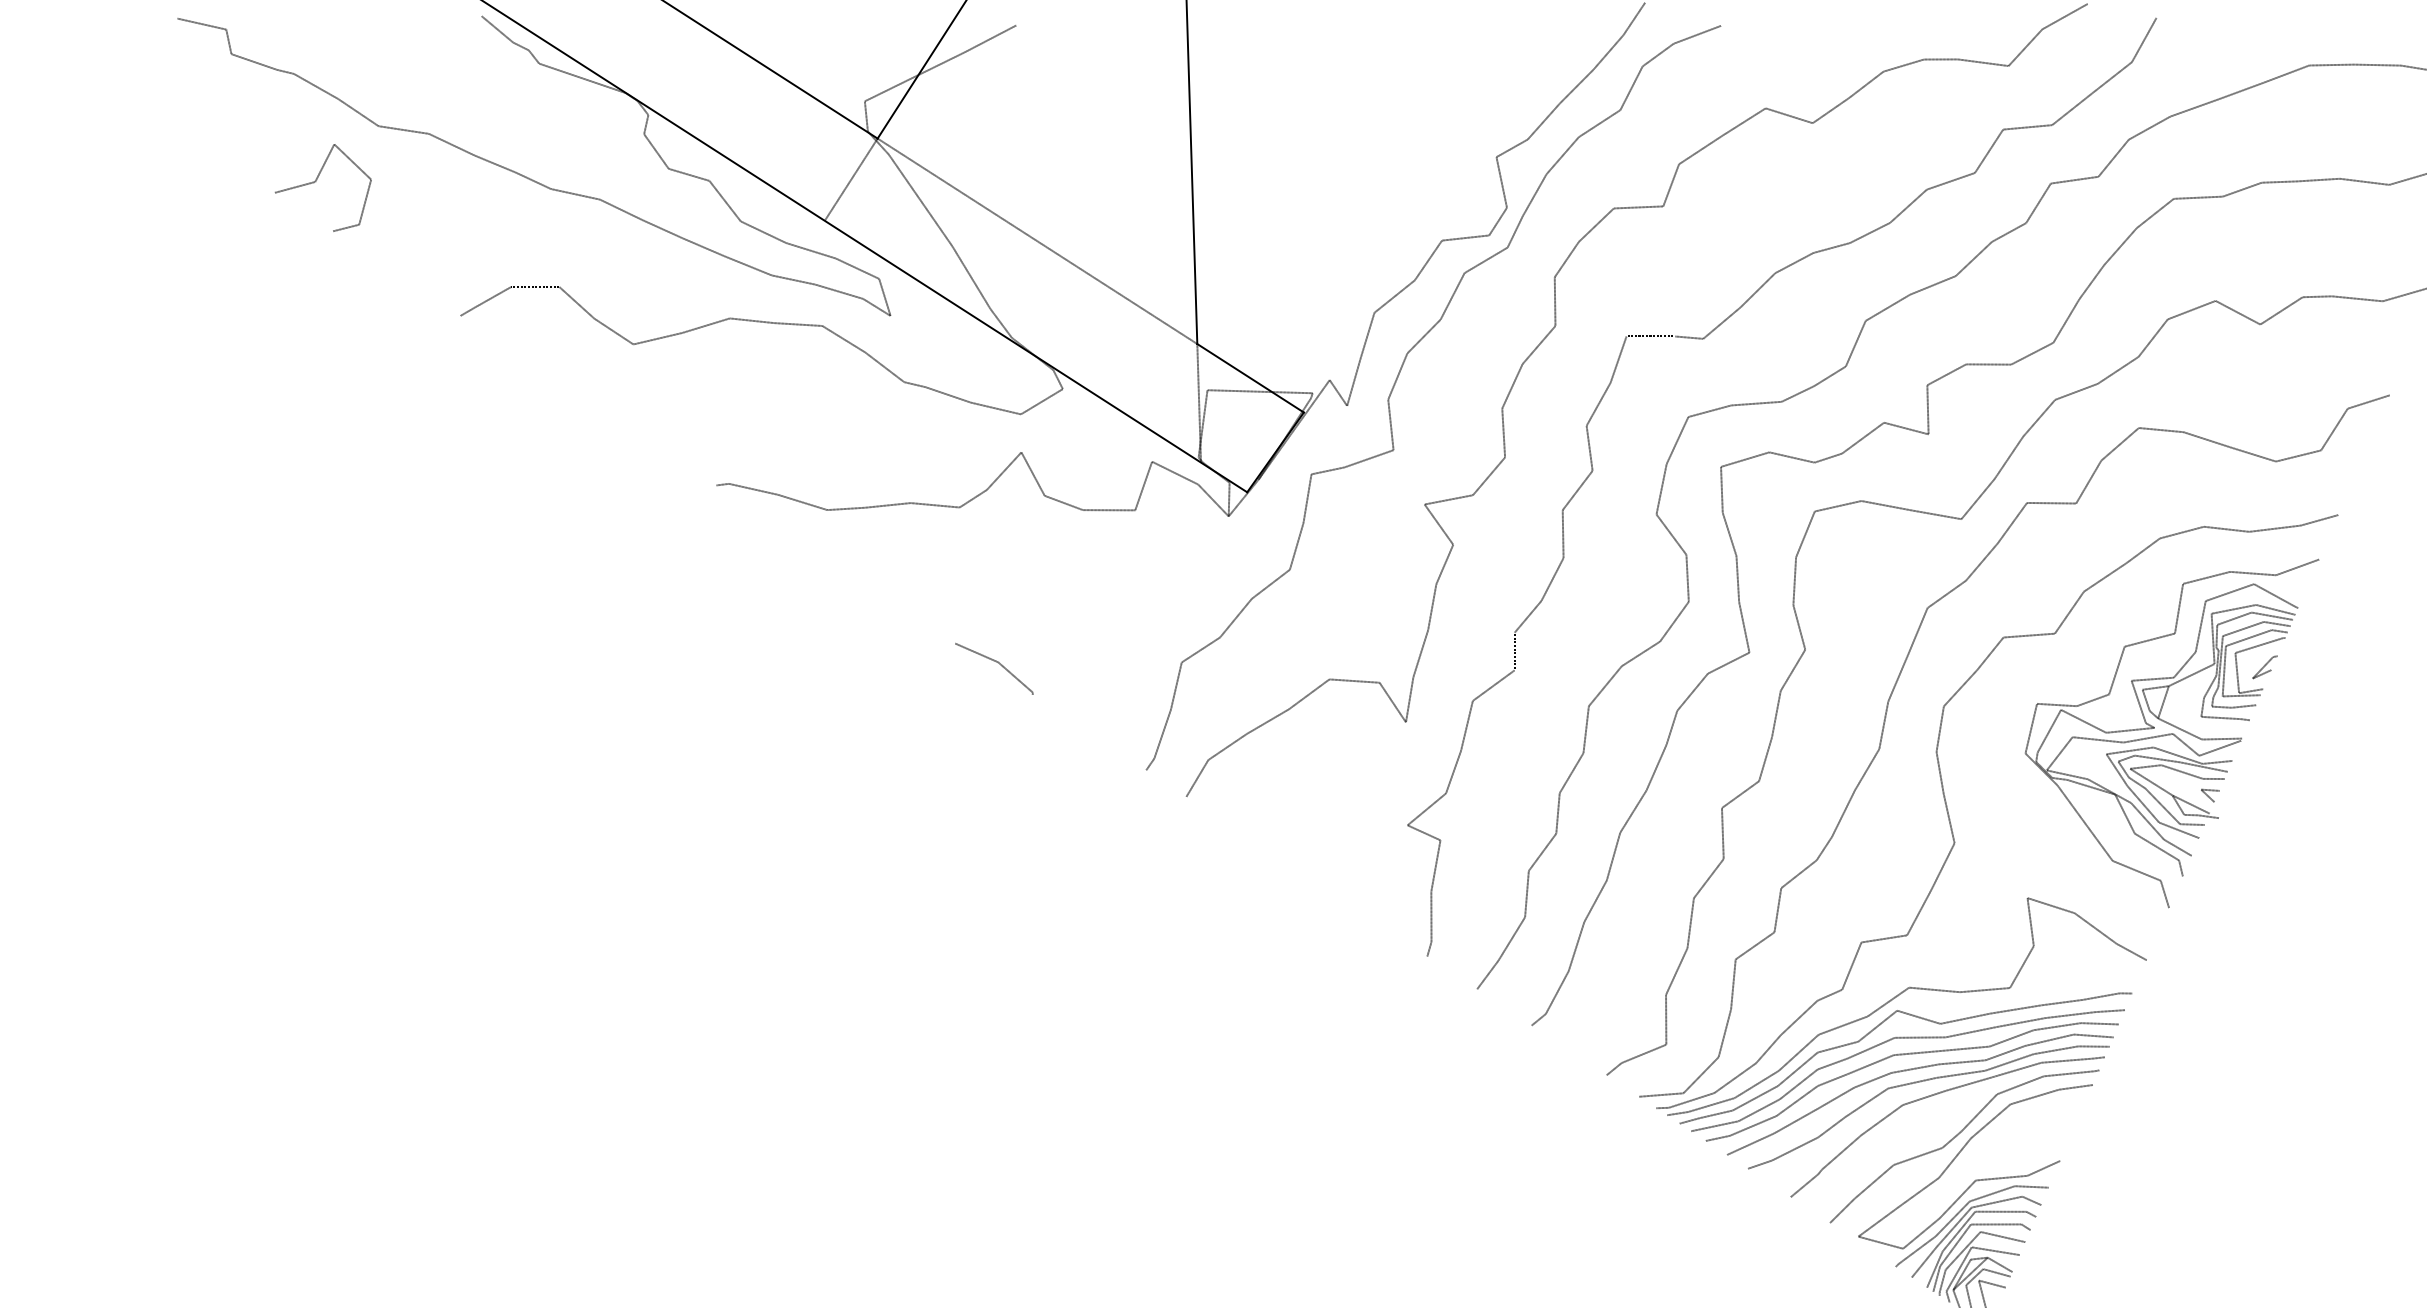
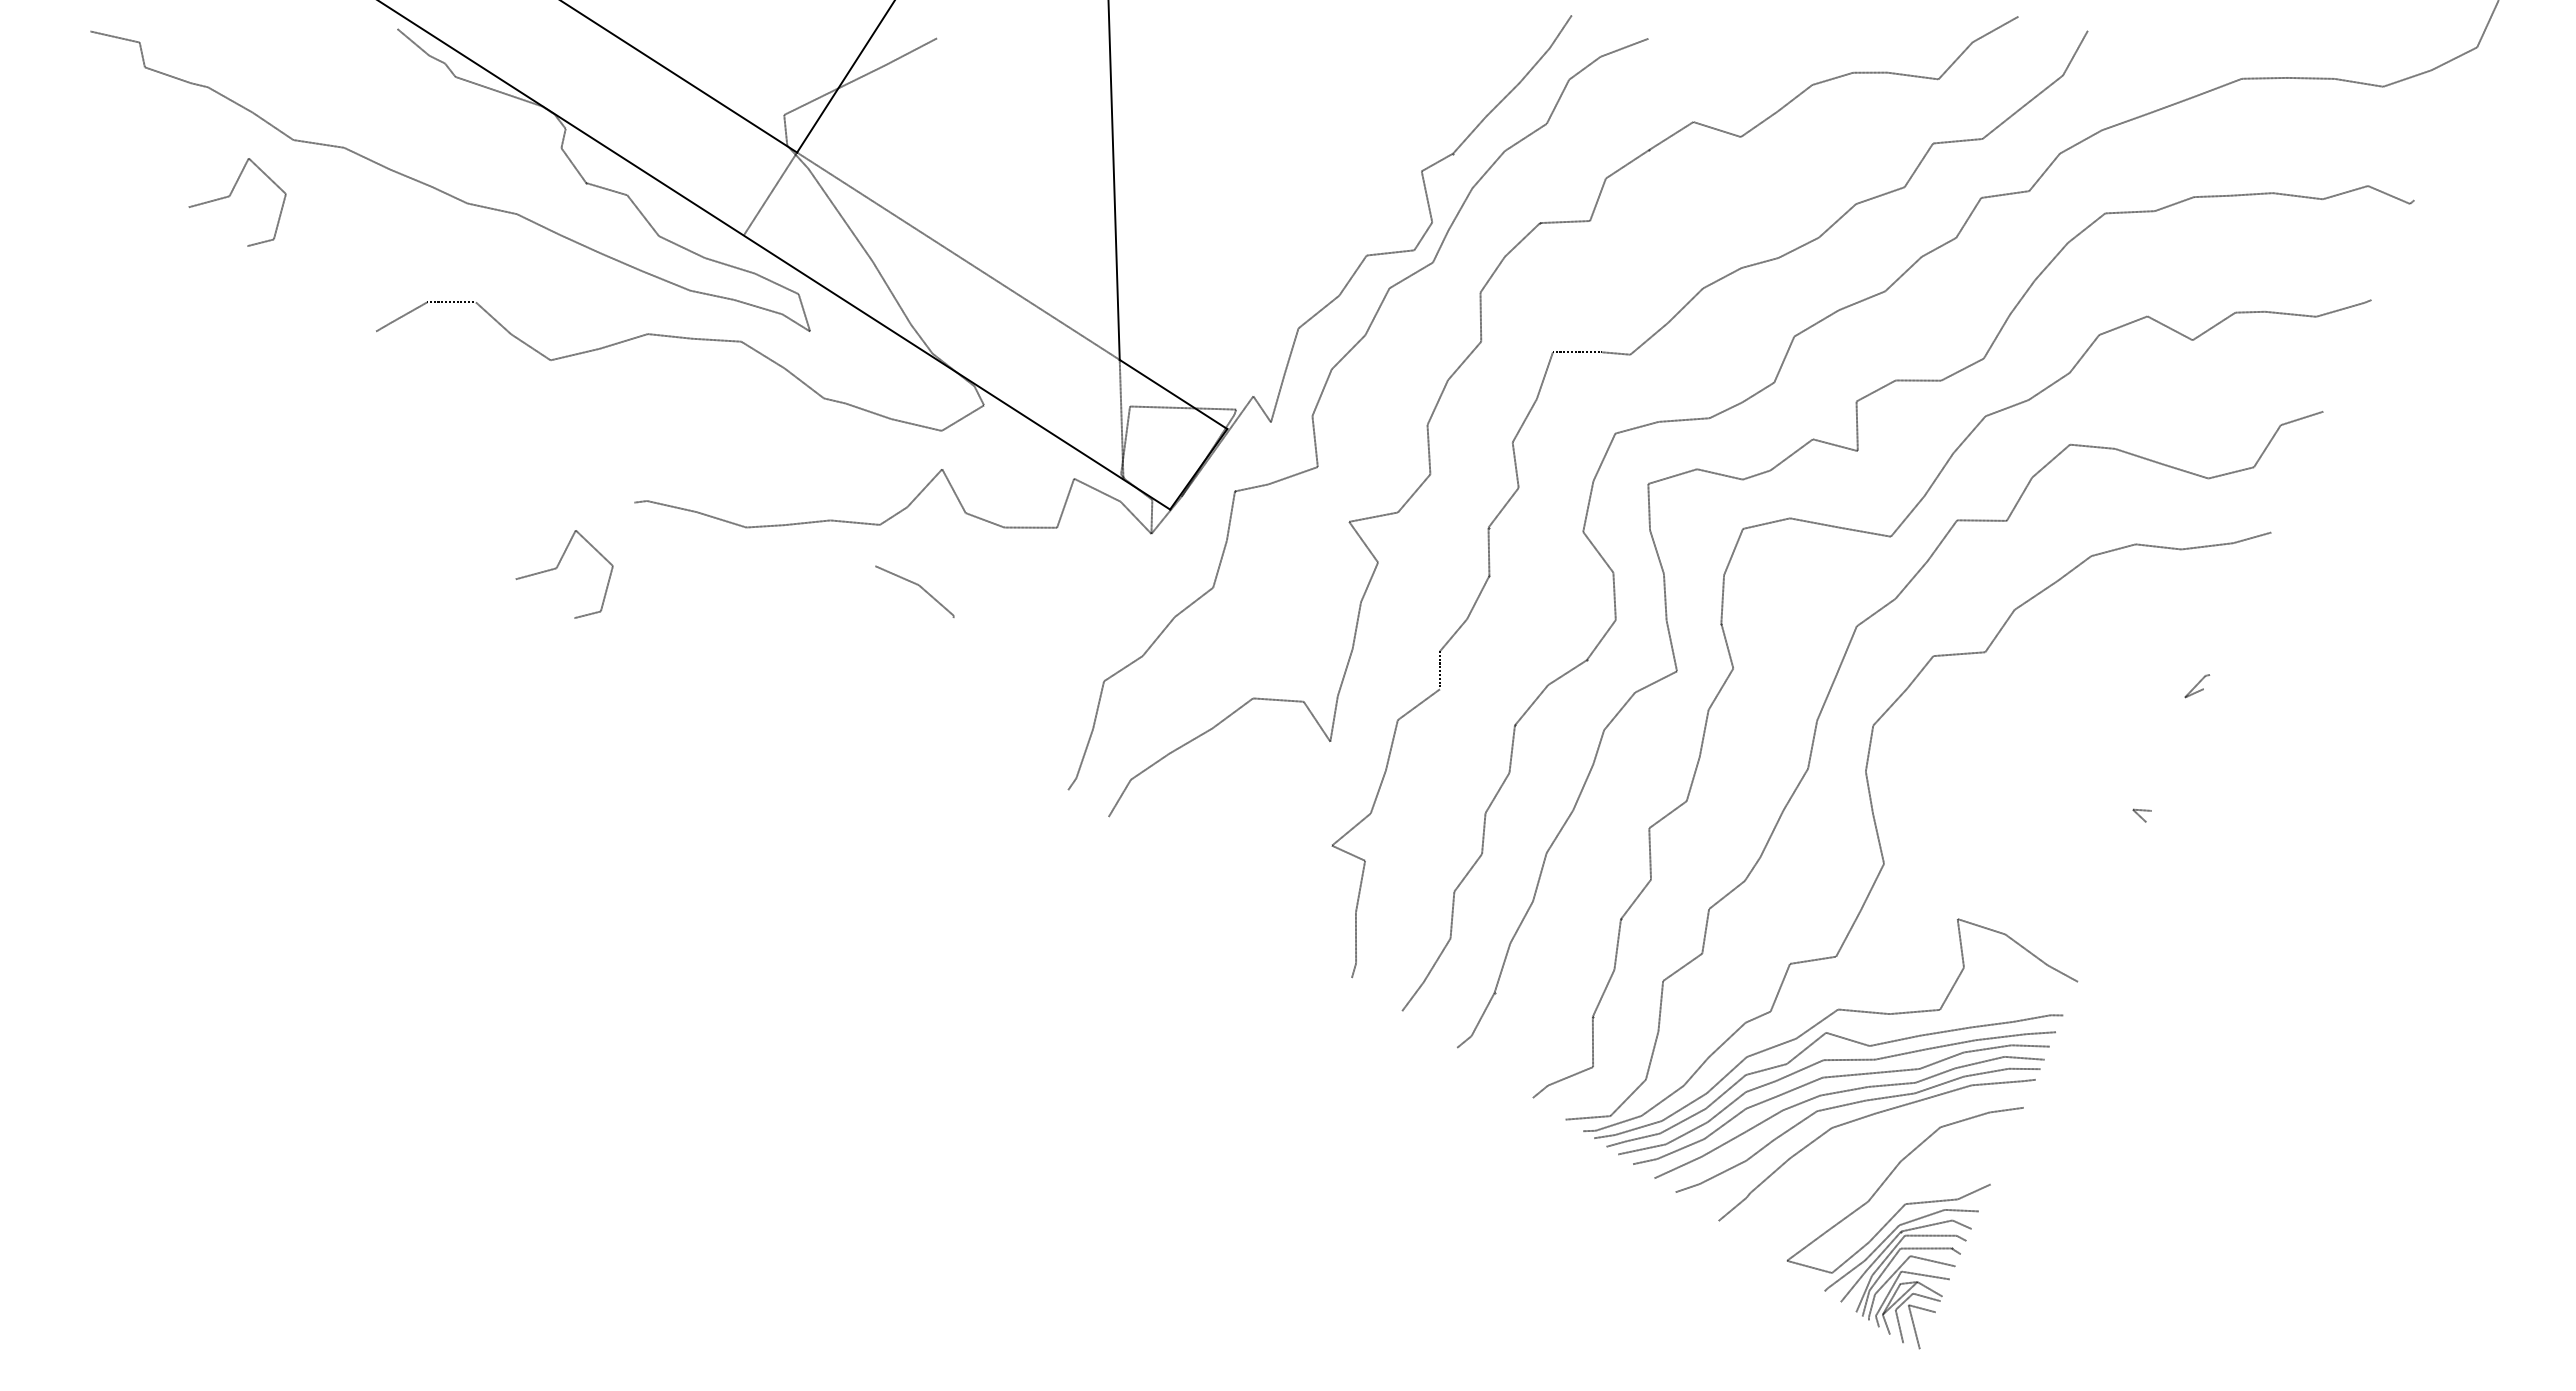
curve: (640, 550) -> (557, 568), added
line: (995, 662) -> (916, 585), moved
part: (2171, 733) -> (2102, 752), removed
curve: (1955, 1138) -> (1884, 1161), removed

